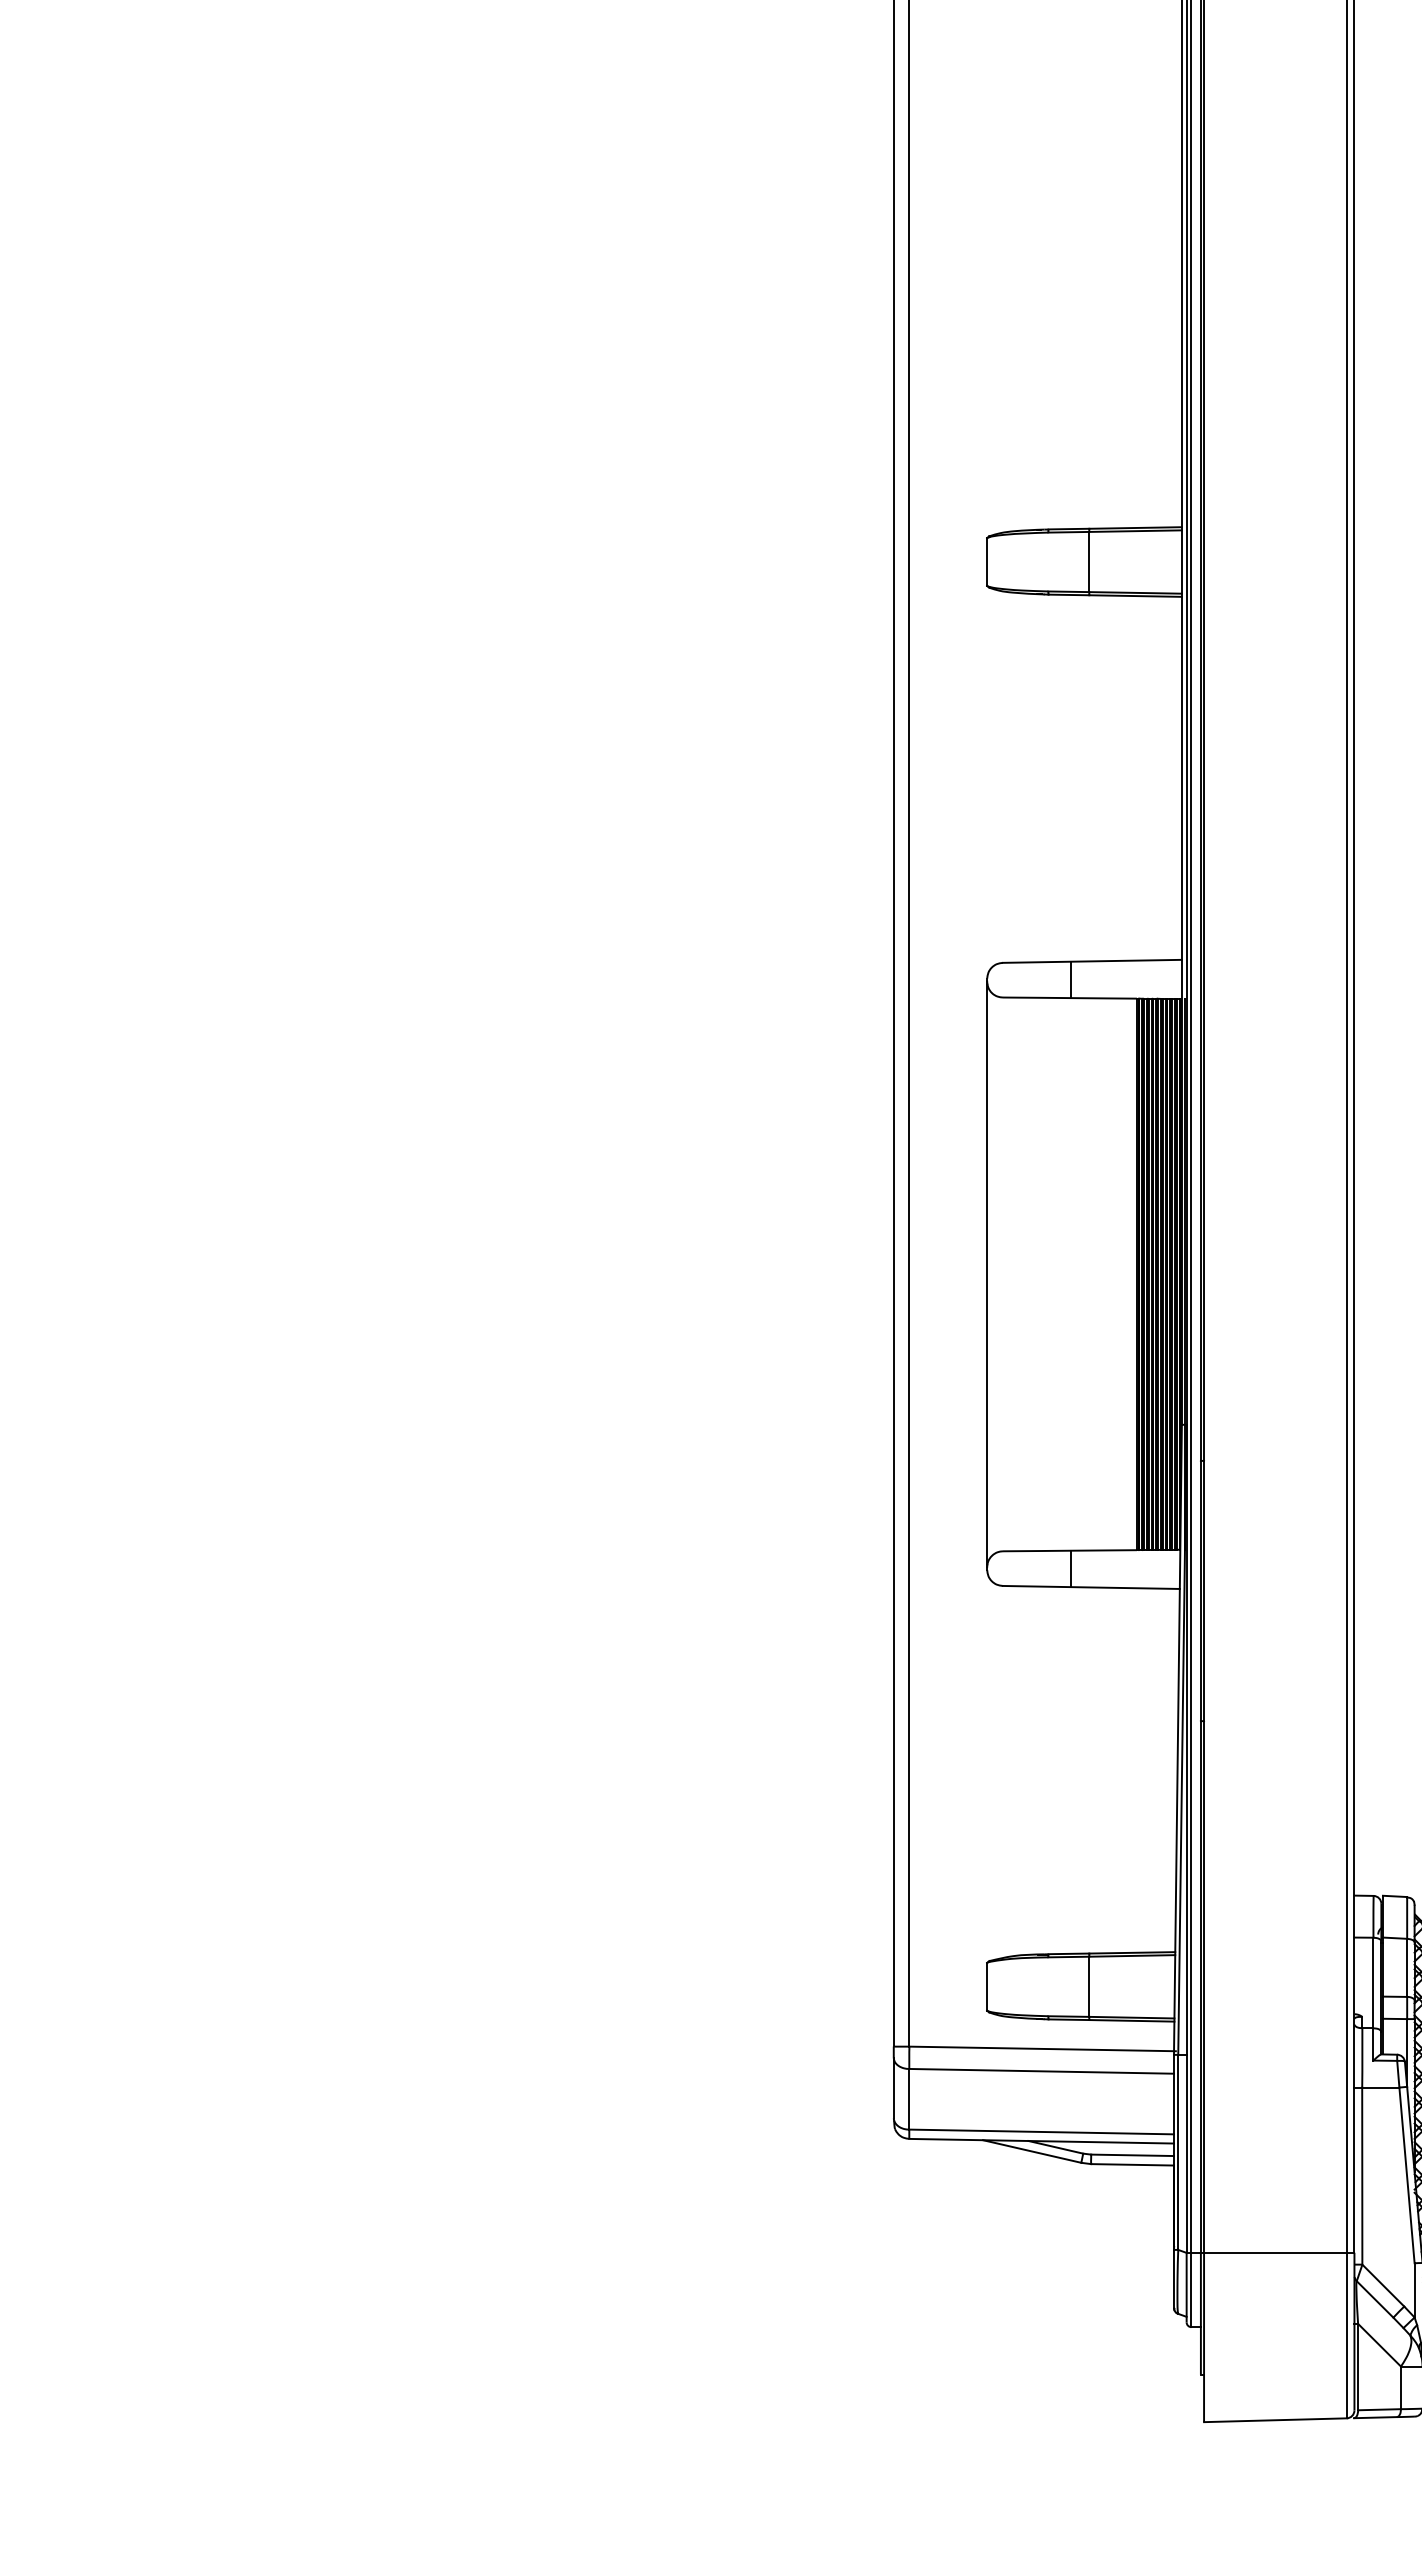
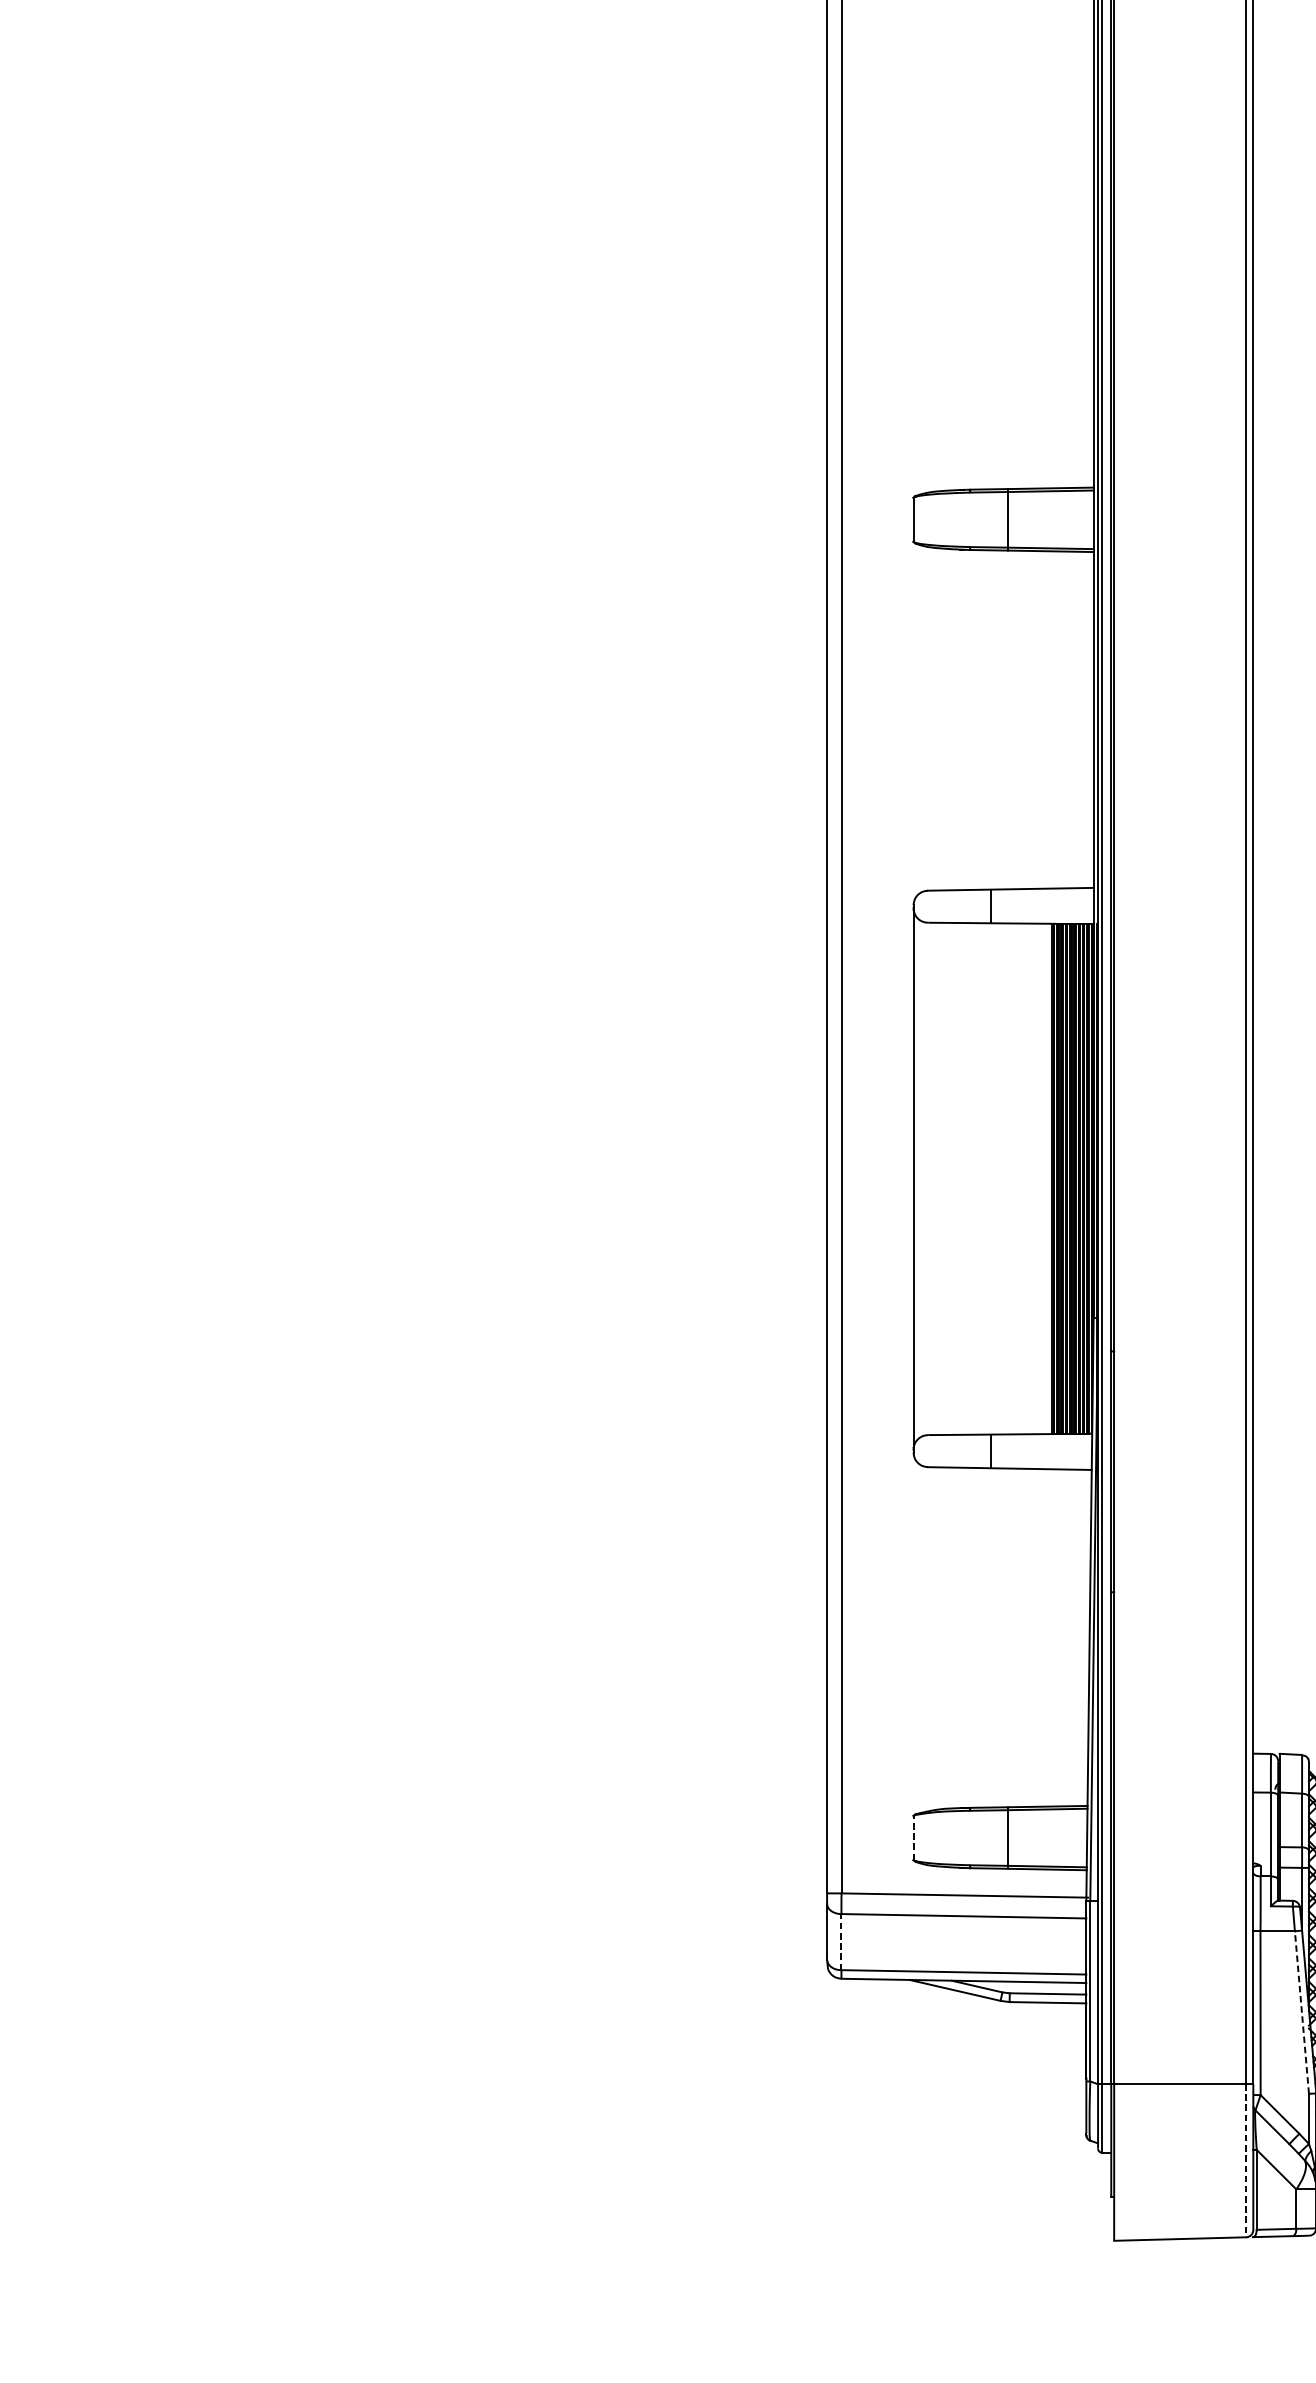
line: (987, 1986) -> (913, 1837), solid -> dashed
line: (909, 2098) -> (841, 1941), solid -> dashed
line: (1406, 2174) -> (1301, 2011), solid -> dashed
line: (1346, 2335) -> (1245, 2160), solid -> dashed

